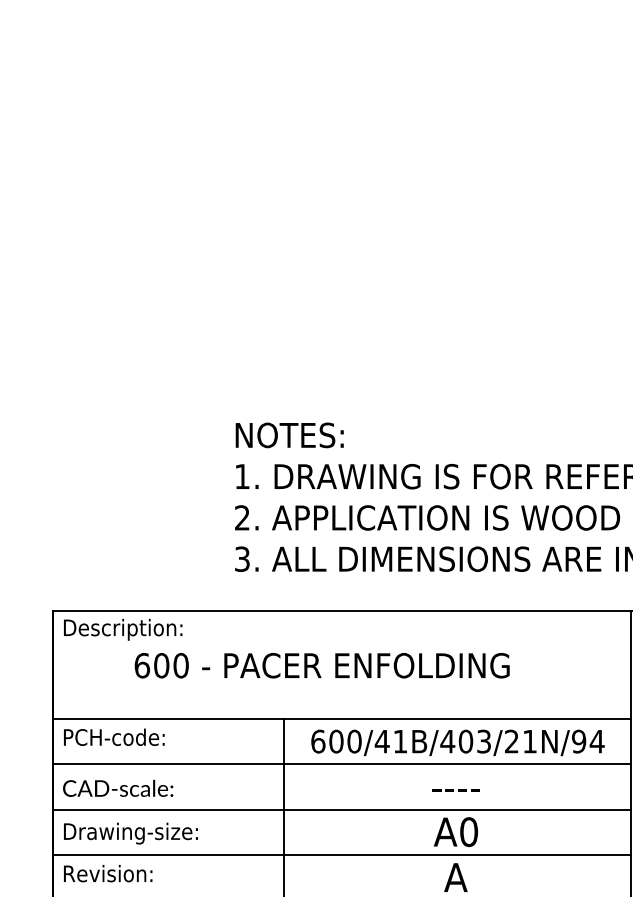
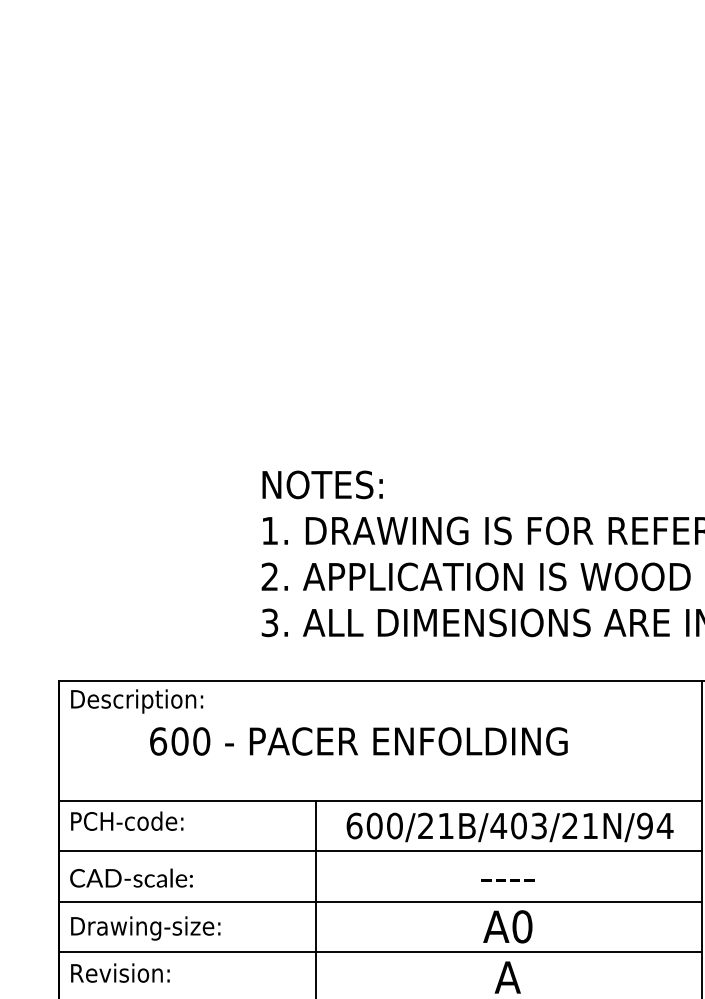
text: (381, 741) -> (424, 825), 600/41B/403/21N/94 -> 600/21B/403/21N/94

